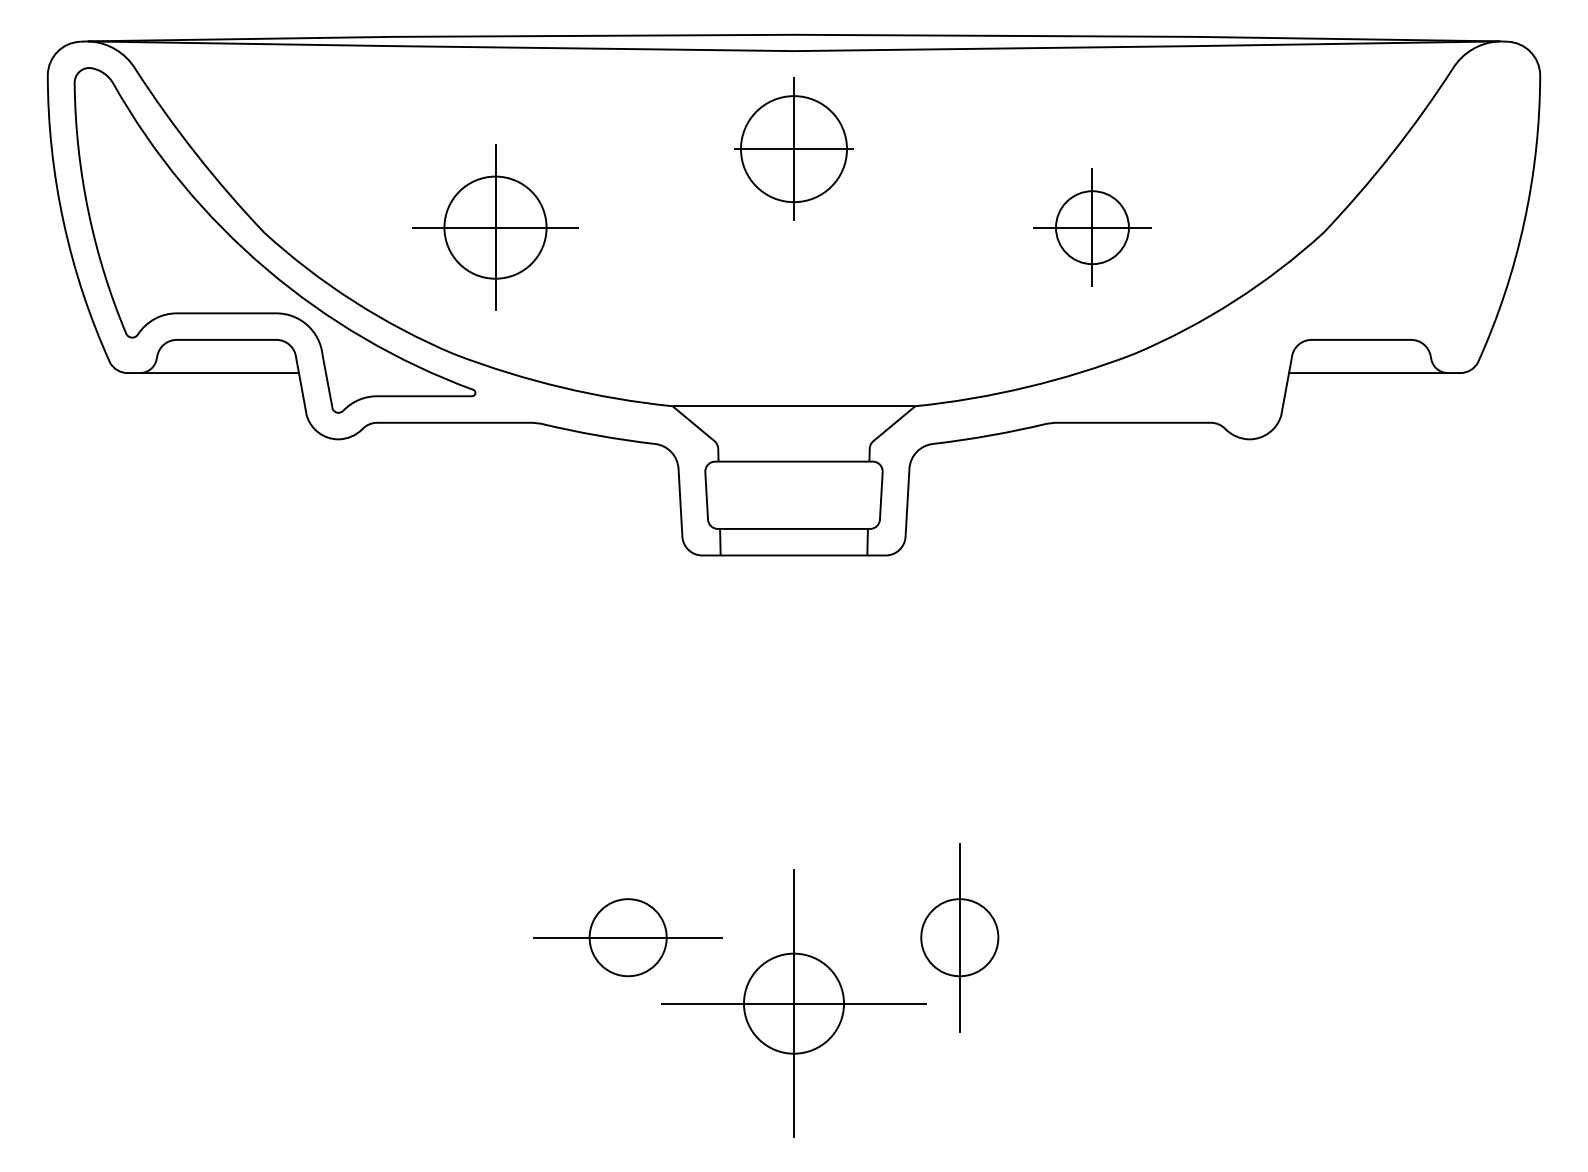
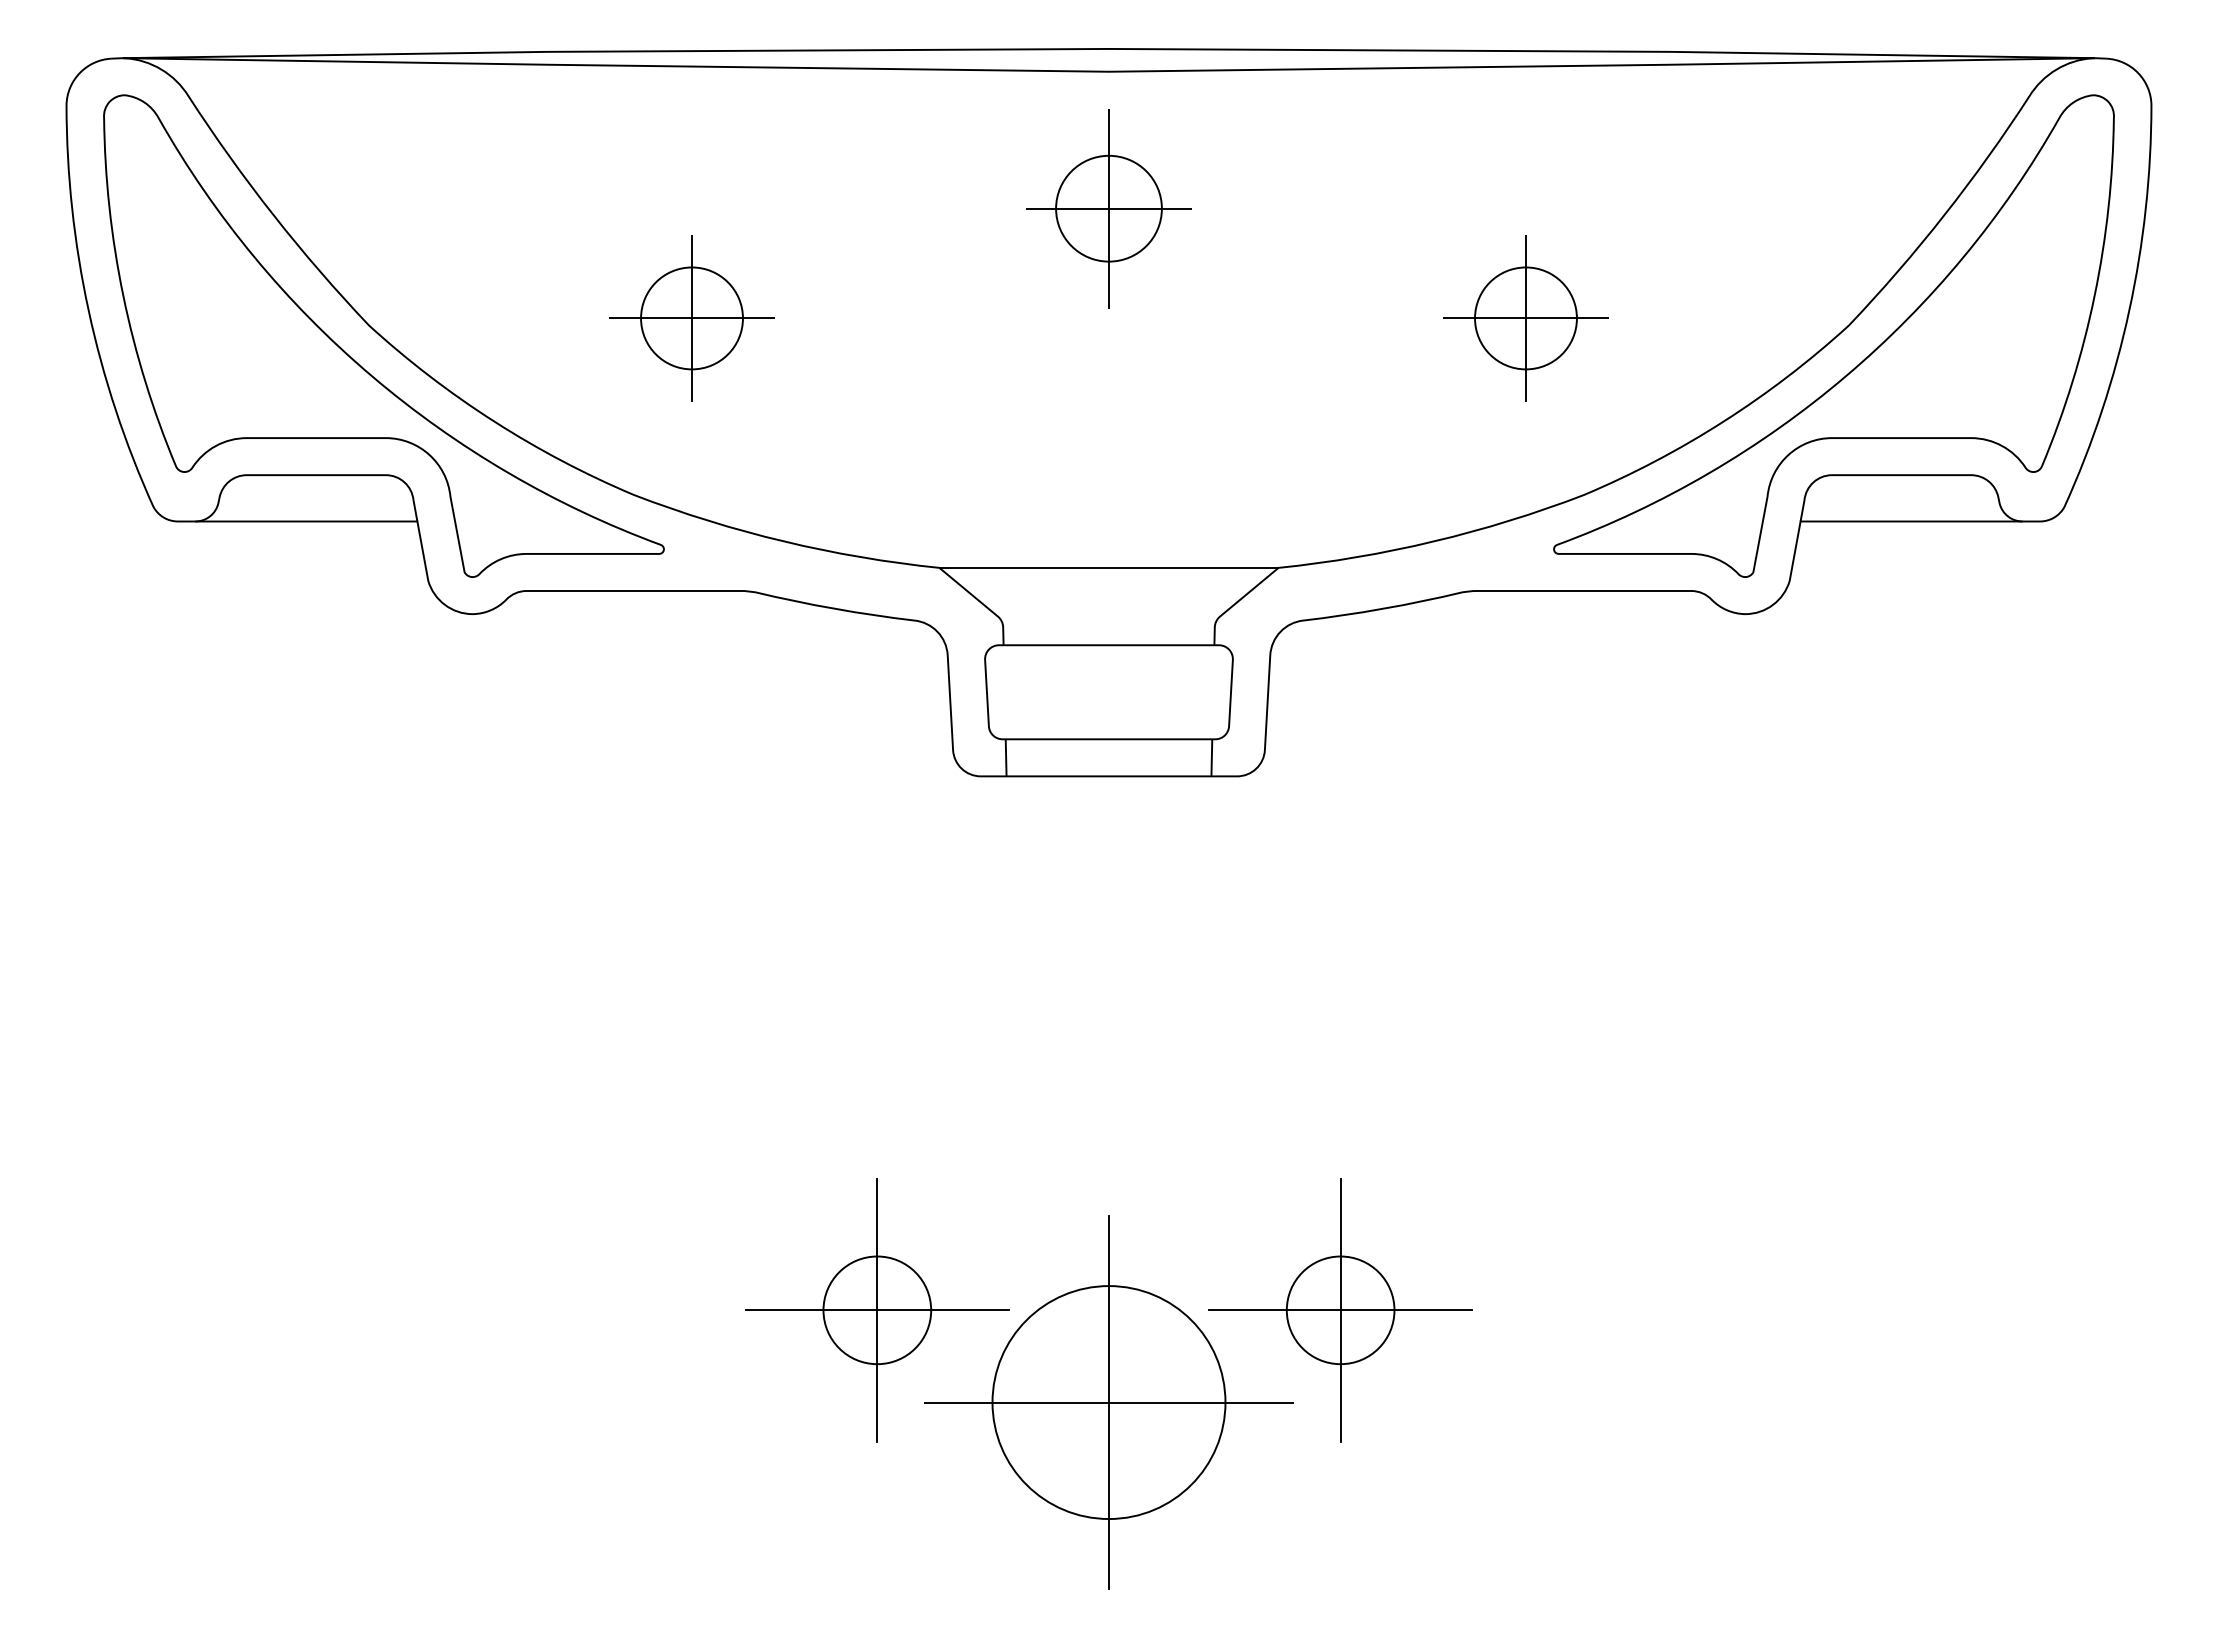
circle: (793, 149) -> (1108, 208), size x0.71
part: (495, 227) -> (691, 318), size x0.71
part: (1329, 261) -> (1856, 365), added
line: (628, 937) -> (877, 1310), added
line: (959, 937) -> (1340, 1310), added
circle: (793, 1003) -> (1108, 1402), size x1.67

